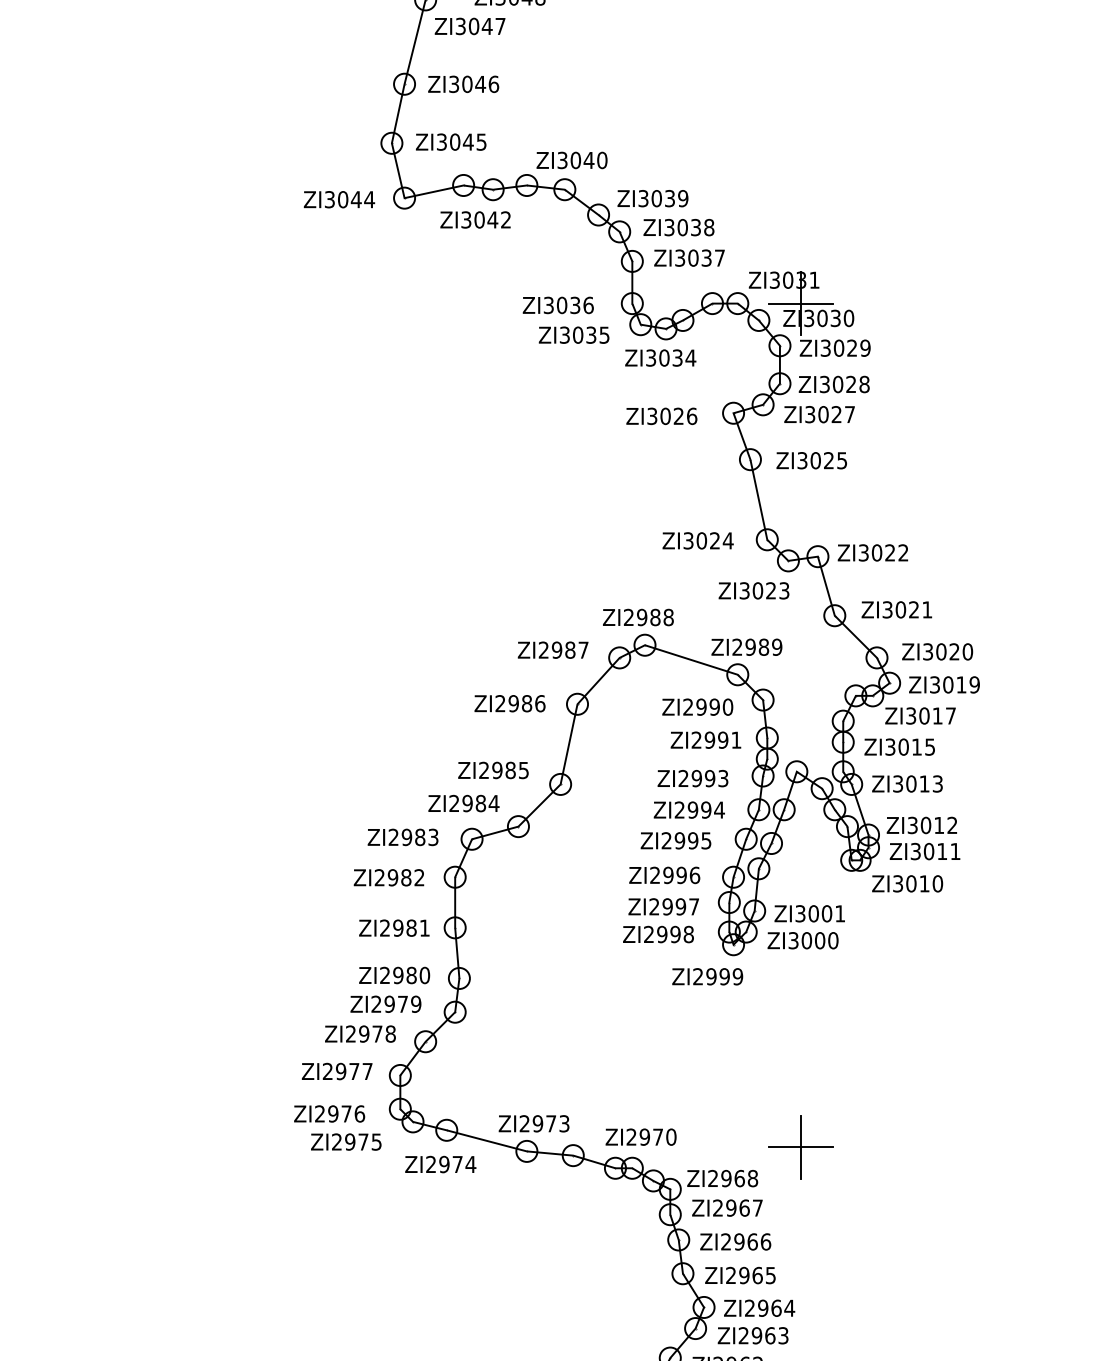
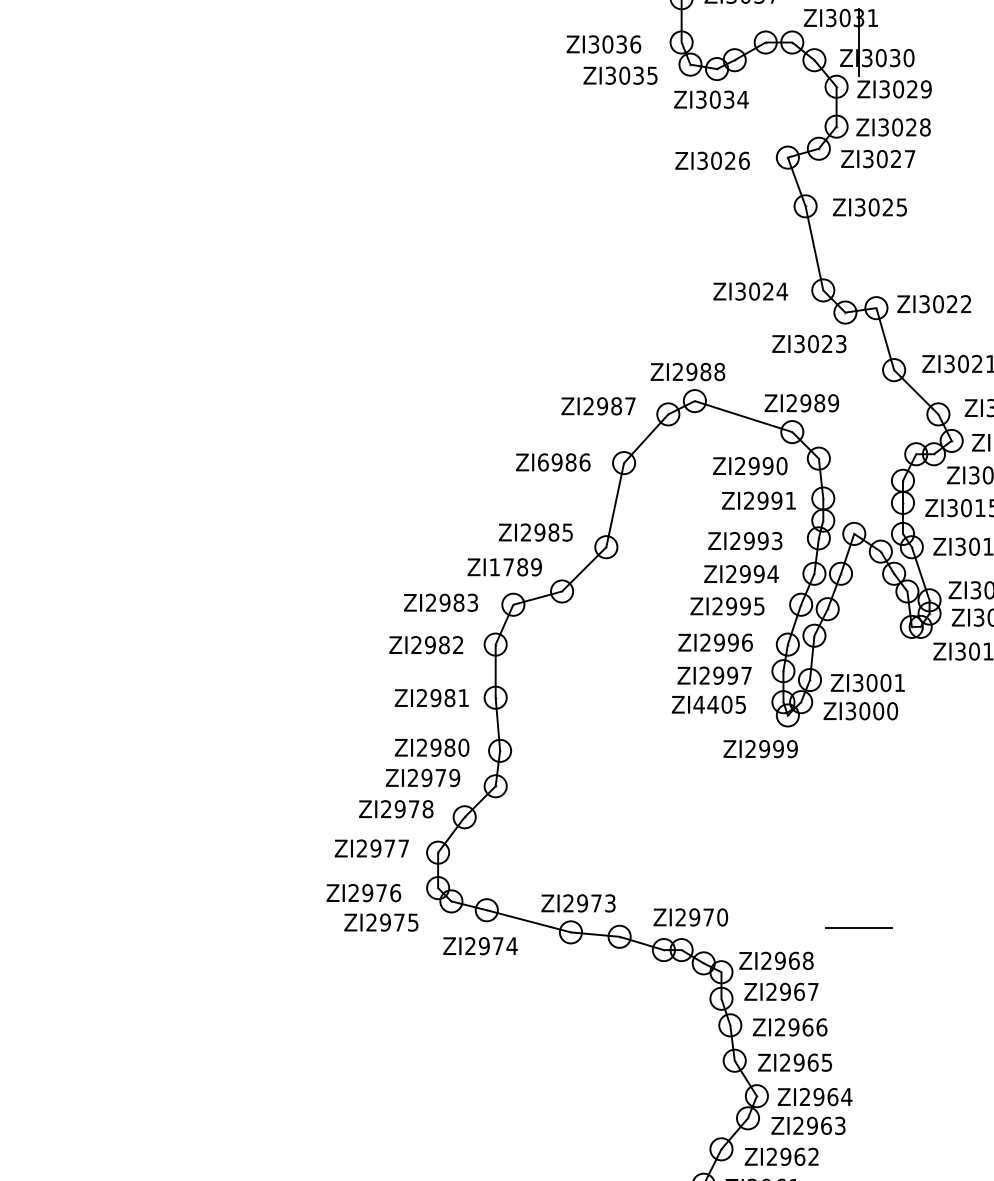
line: (800, 303) -> (858, 42), removed
text: (500, 703) -> (543, 462), ZI2986 -> ZI6986
text: (474, 803) -> (515, 567), ZI2984 -> ZI1789
text: (668, 934) -> (719, 704), ZI2998 -> ZI4405
line: (801, 1146) -> (859, 927), removed

